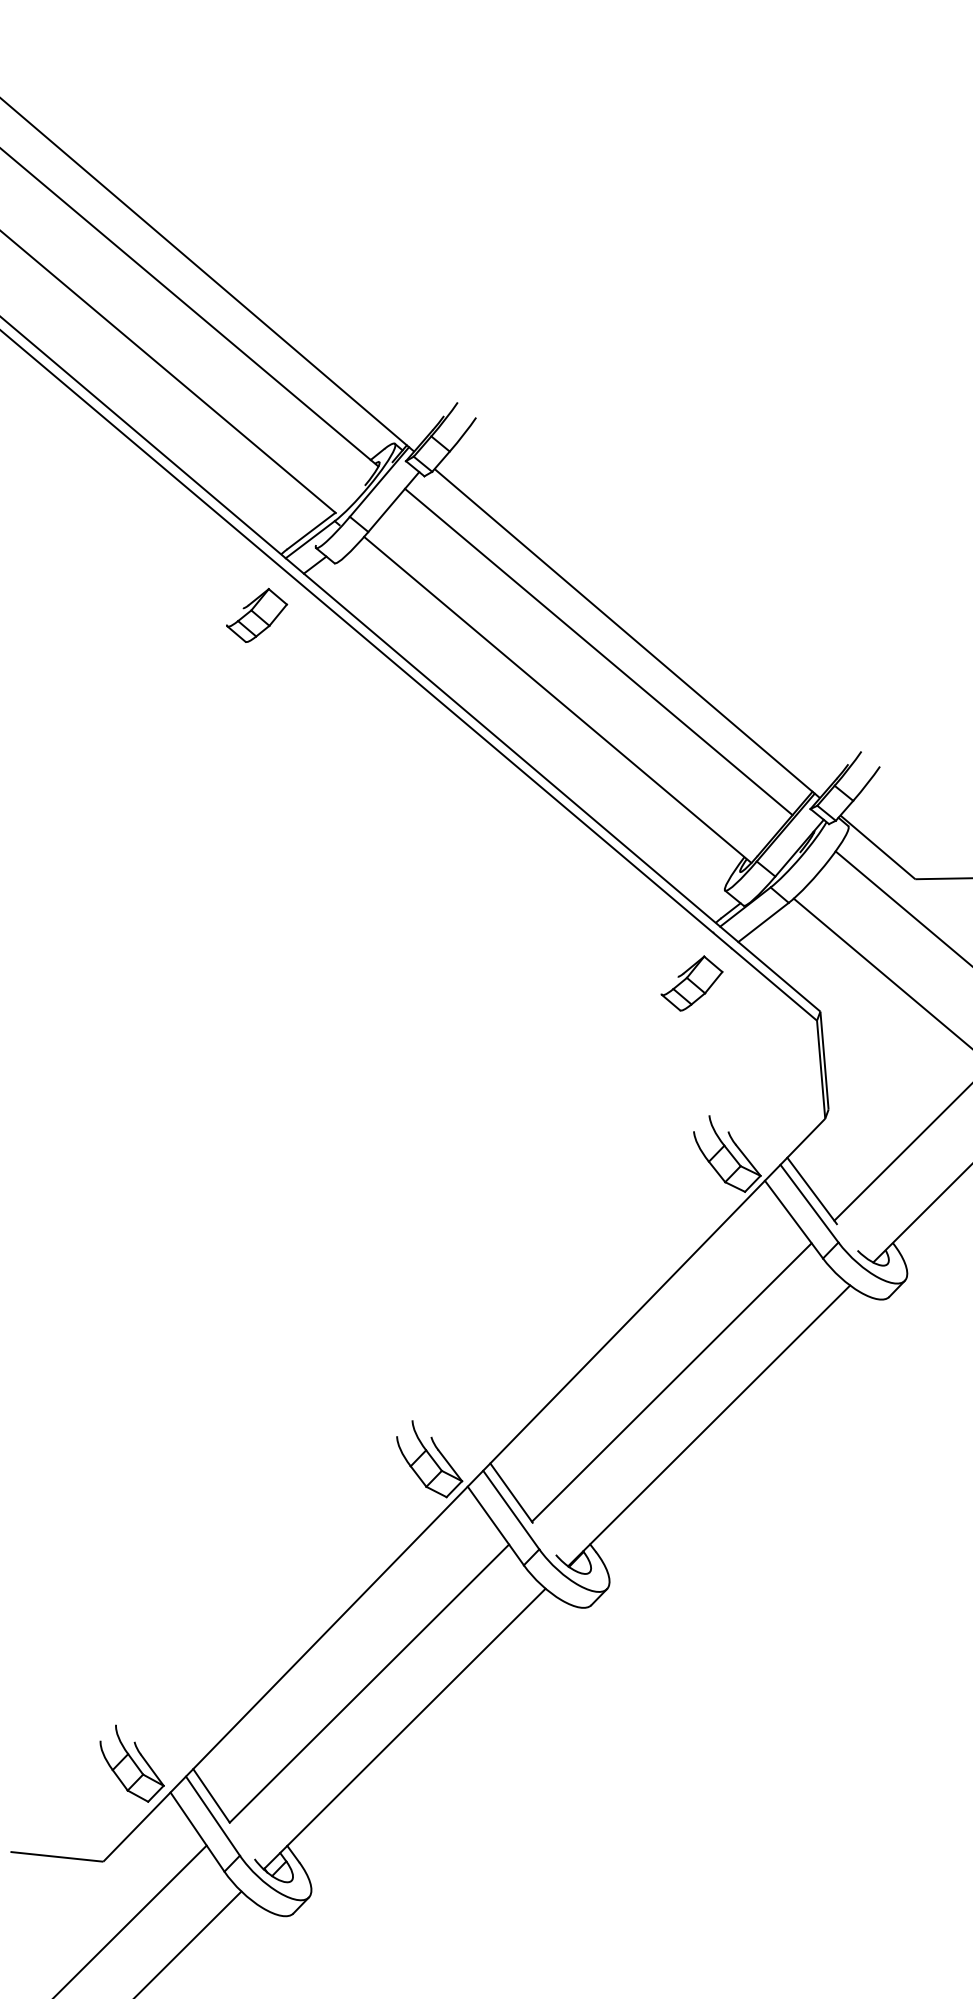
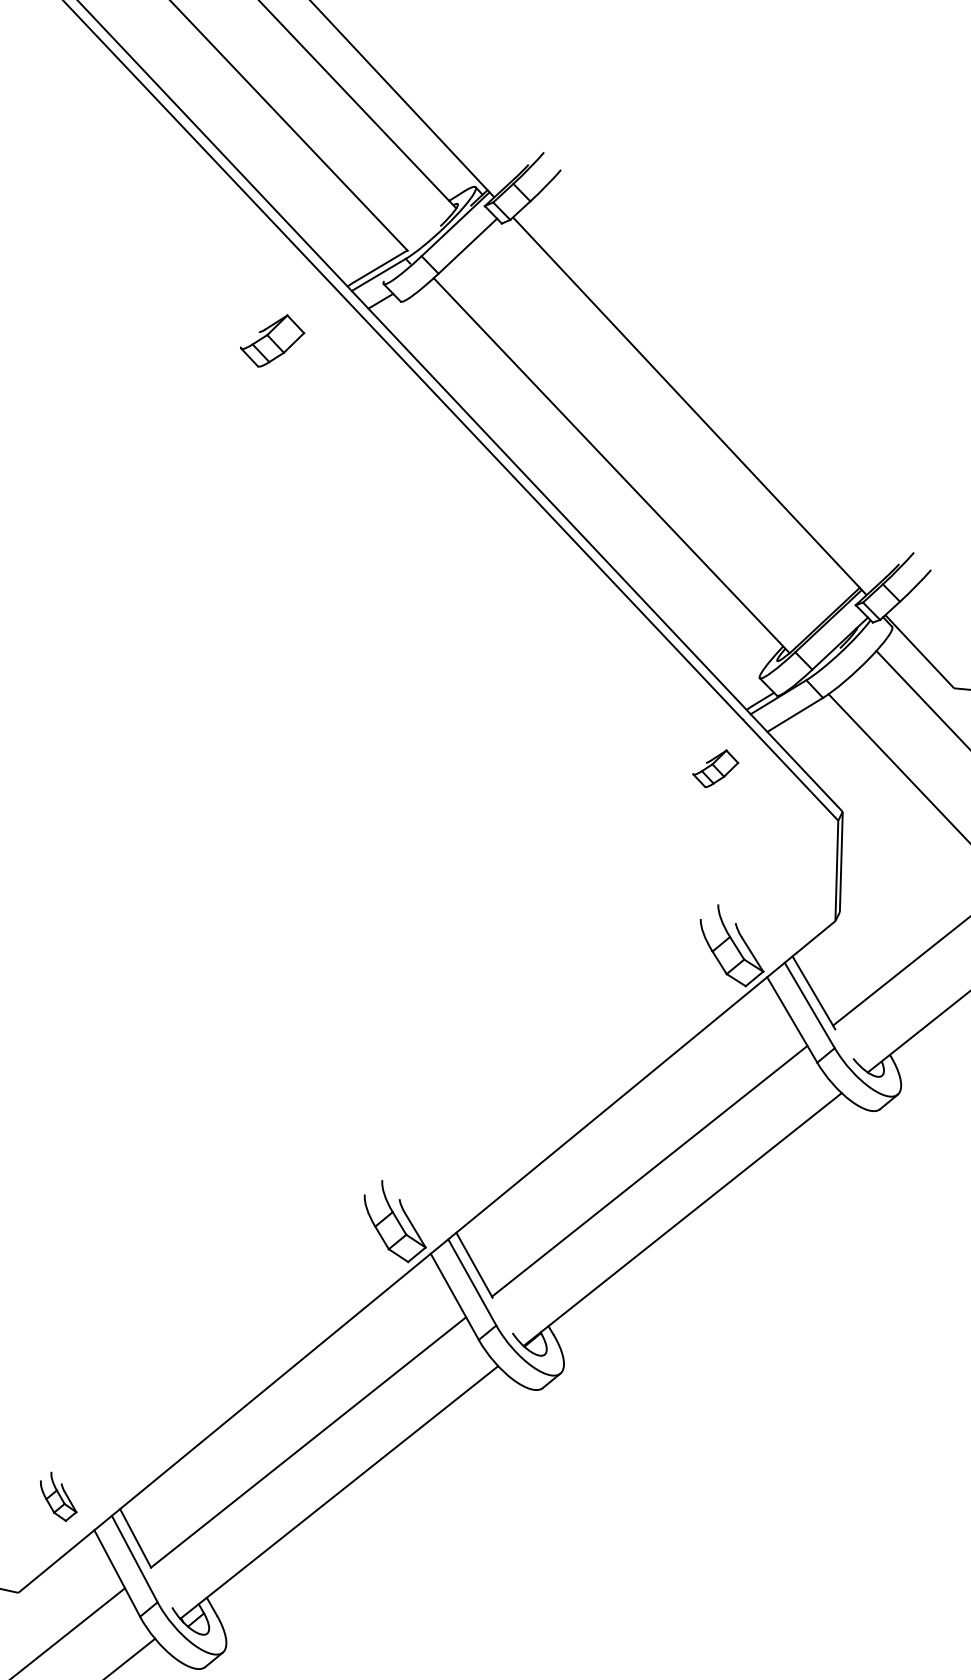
part: (257, 614) -> (273, 339), moved
line: (598, 651) -> (658, 421), removed
part: (691, 983) -> (715, 768), size x0.7
part: (131, 1763) -> (58, 1496), size x0.6

